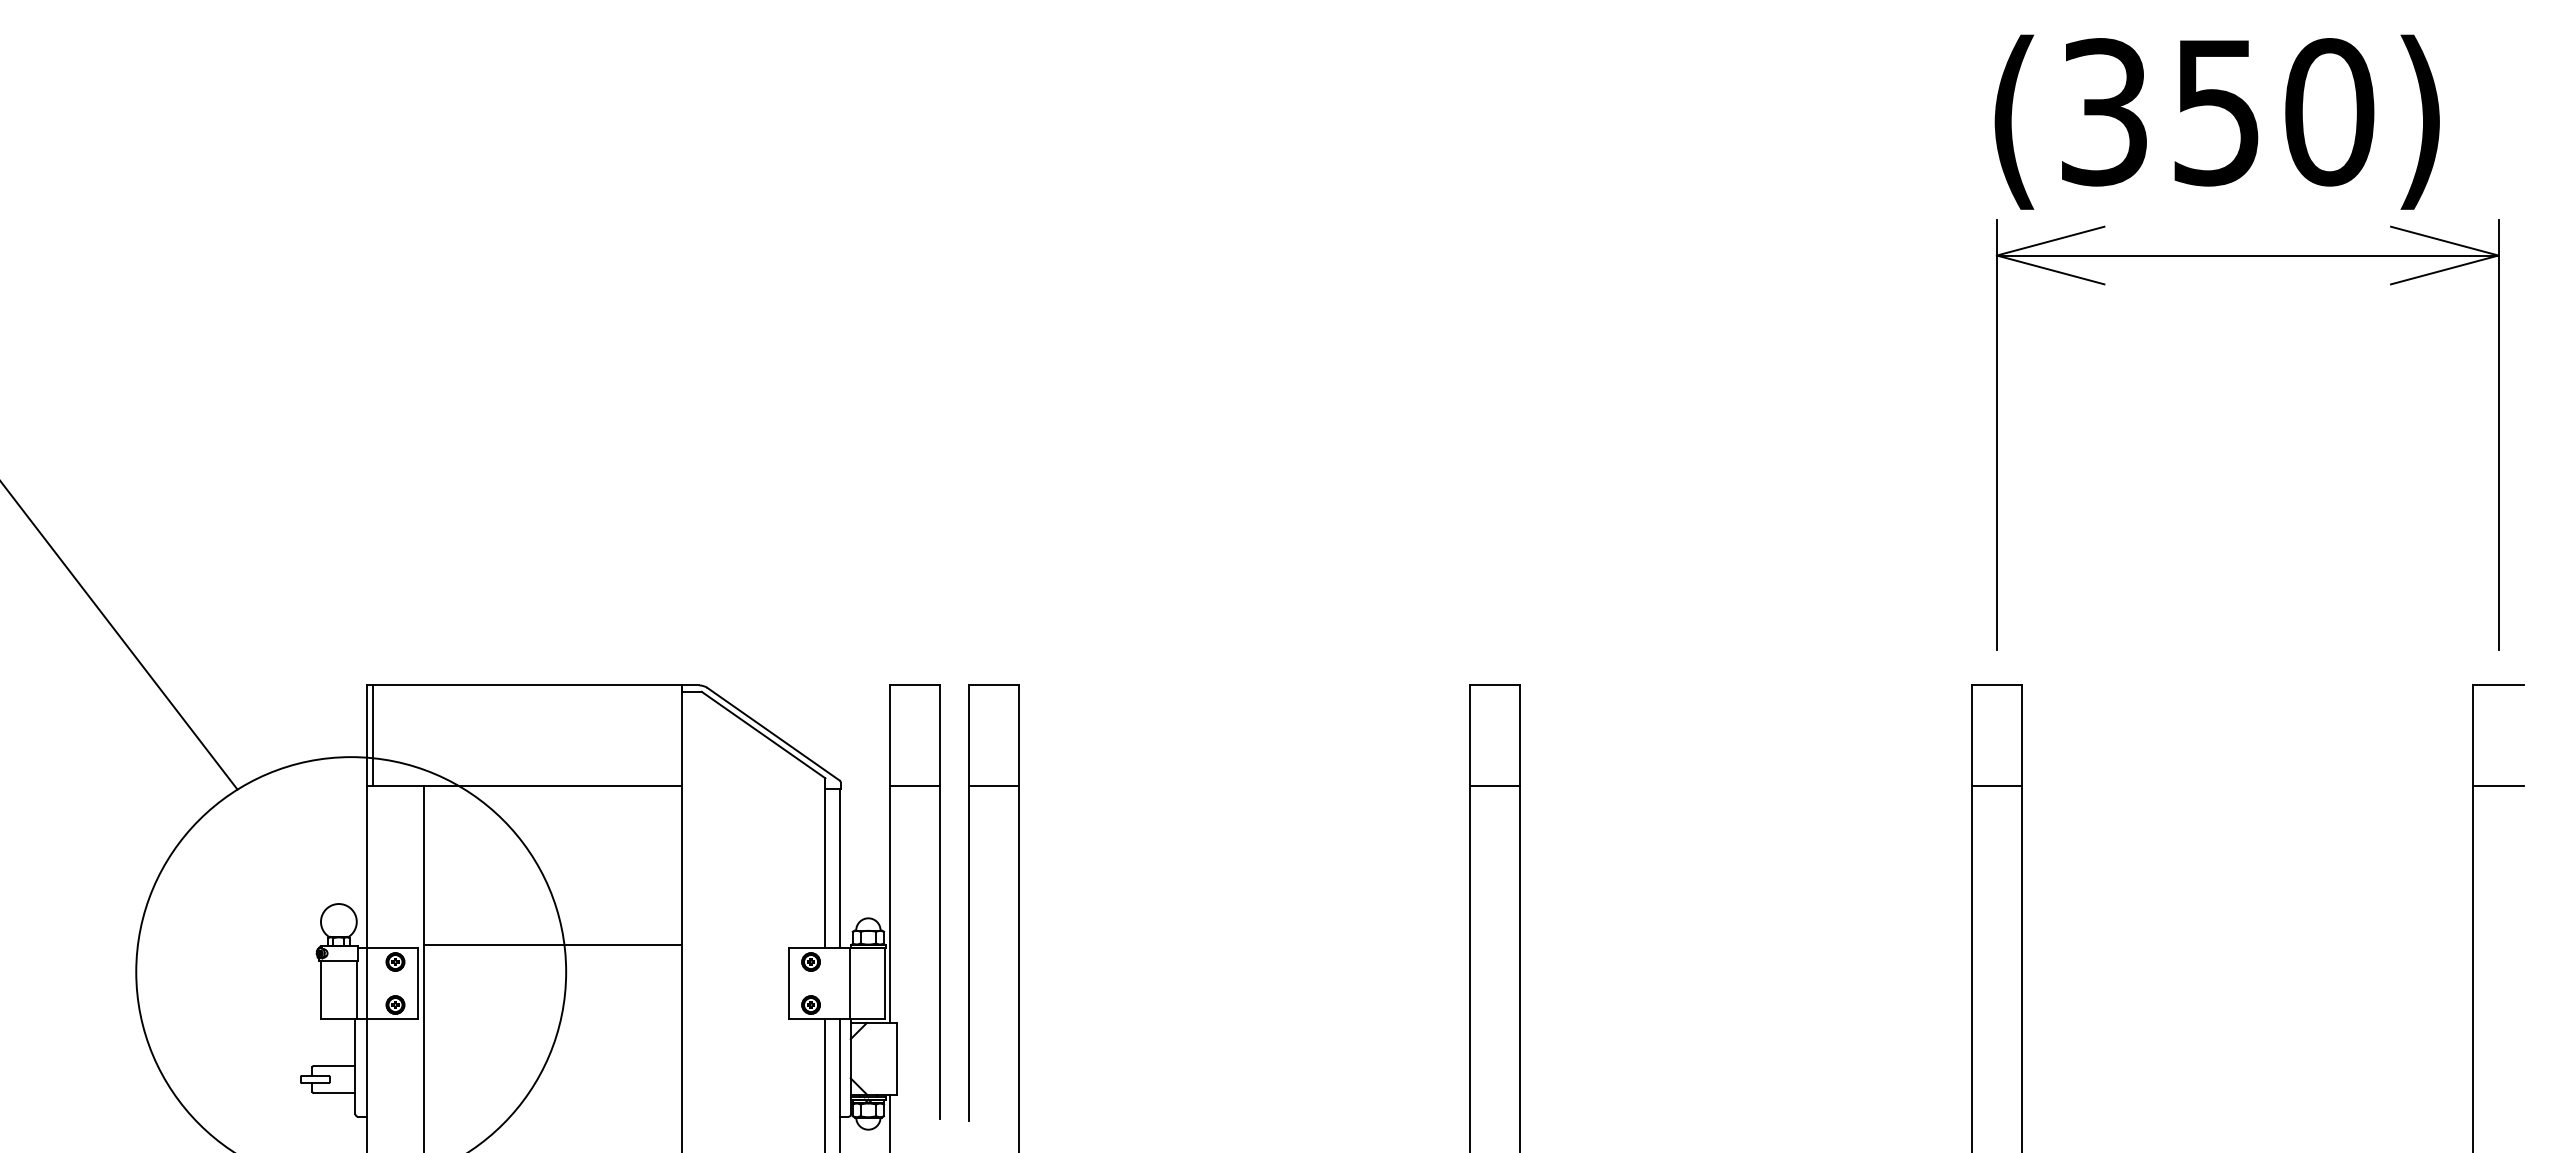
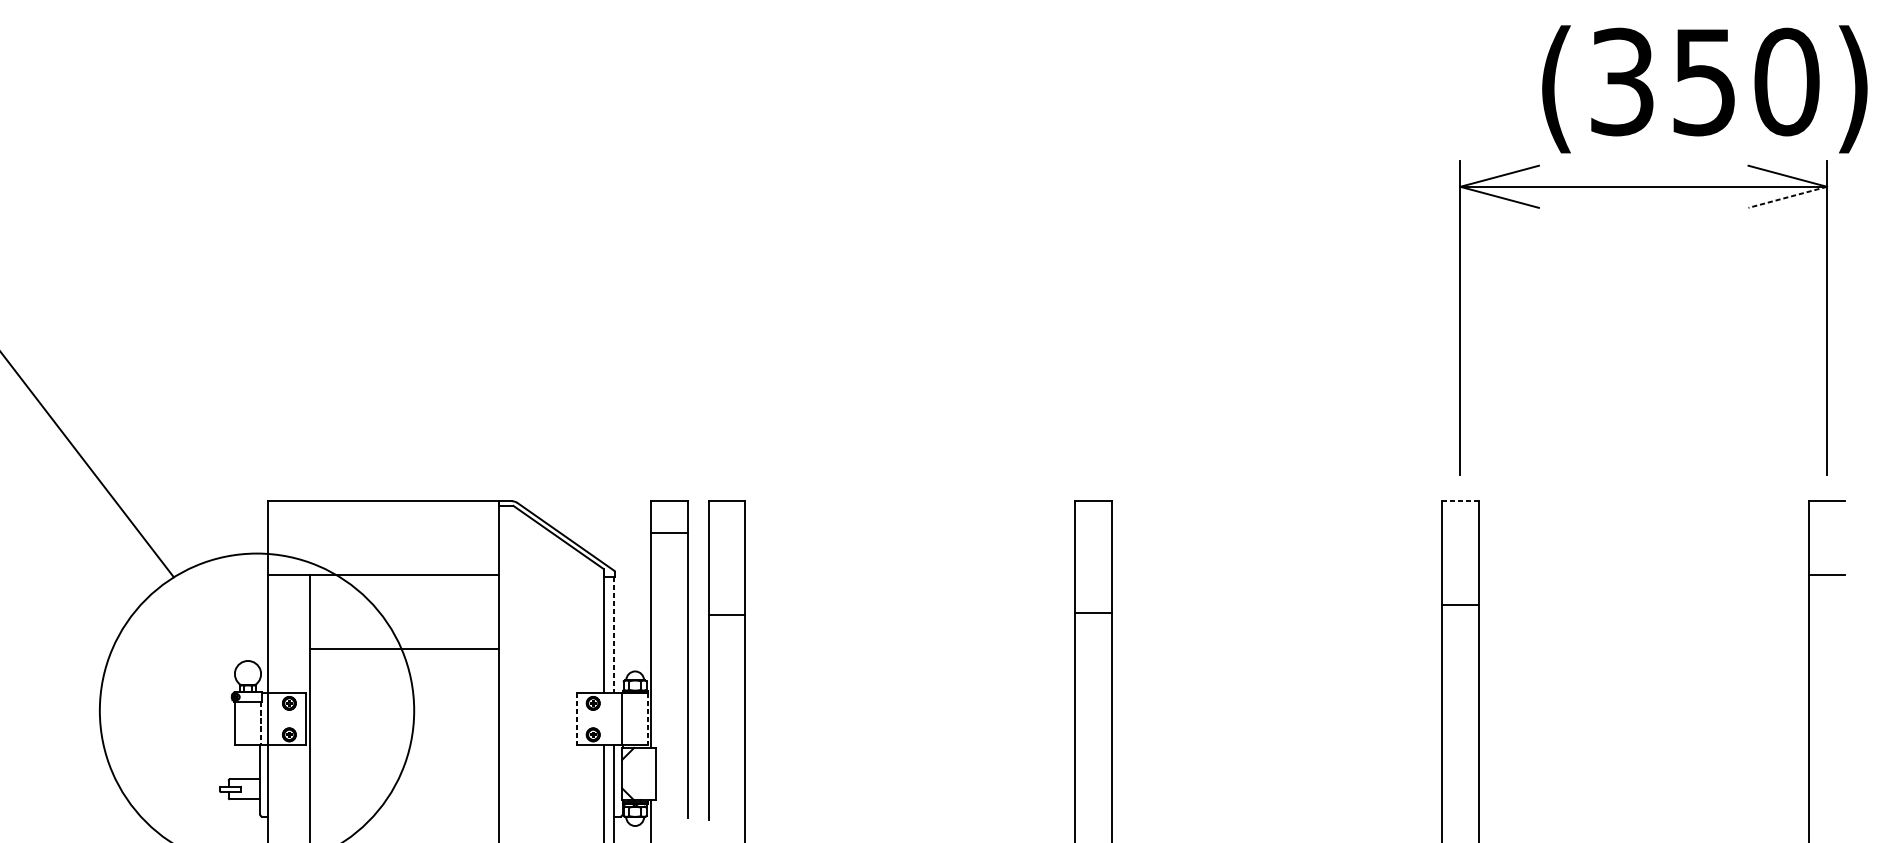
text: (2216, 121) -> (1704, 88), moved
line: (2444, 269) -> (1787, 197), solid -> dashed
line: (1997, 685) -> (1460, 501), solid -> dashed
line: (372, 735) -> (272, 537), removed
line: (914, 785) -> (668, 532), moved
line: (993, 785) -> (726, 614), moved
line: (1495, 785) -> (1093, 613), moved
line: (1996, 785) -> (1460, 604), moved
line: (839, 868) -> (614, 635), solid -> dashed
line: (553, 944) -> (404, 648), moved
line: (788, 983) -> (576, 719), solid -> dashed
line: (885, 983) -> (647, 719), solid -> dashed
line: (356, 990) -> (260, 724), solid -> dashed

